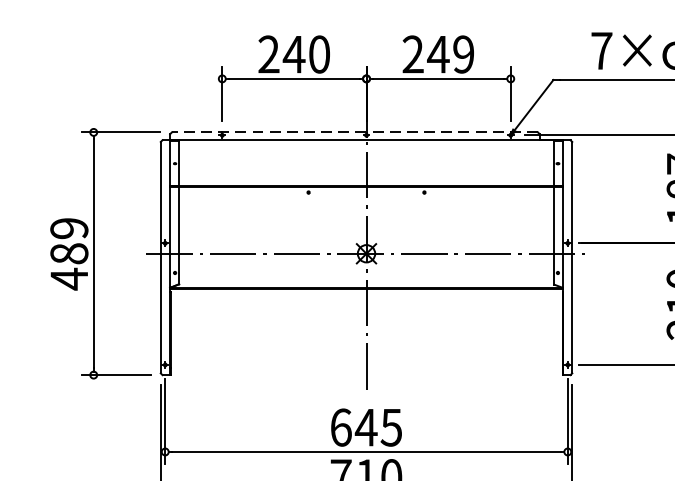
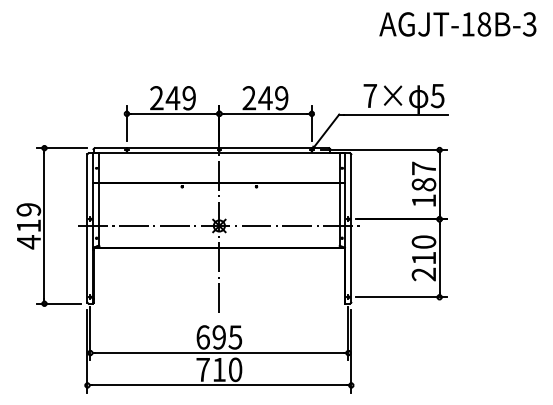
text: (318, 54) -> (188, 98), 240 -> 249
line: (354, 132) -> (211, 148), dashed -> solid
text: (68, 253) -> (28, 225), 489 -> 419
text: (365, 427) -> (218, 337), 645 -> 695

